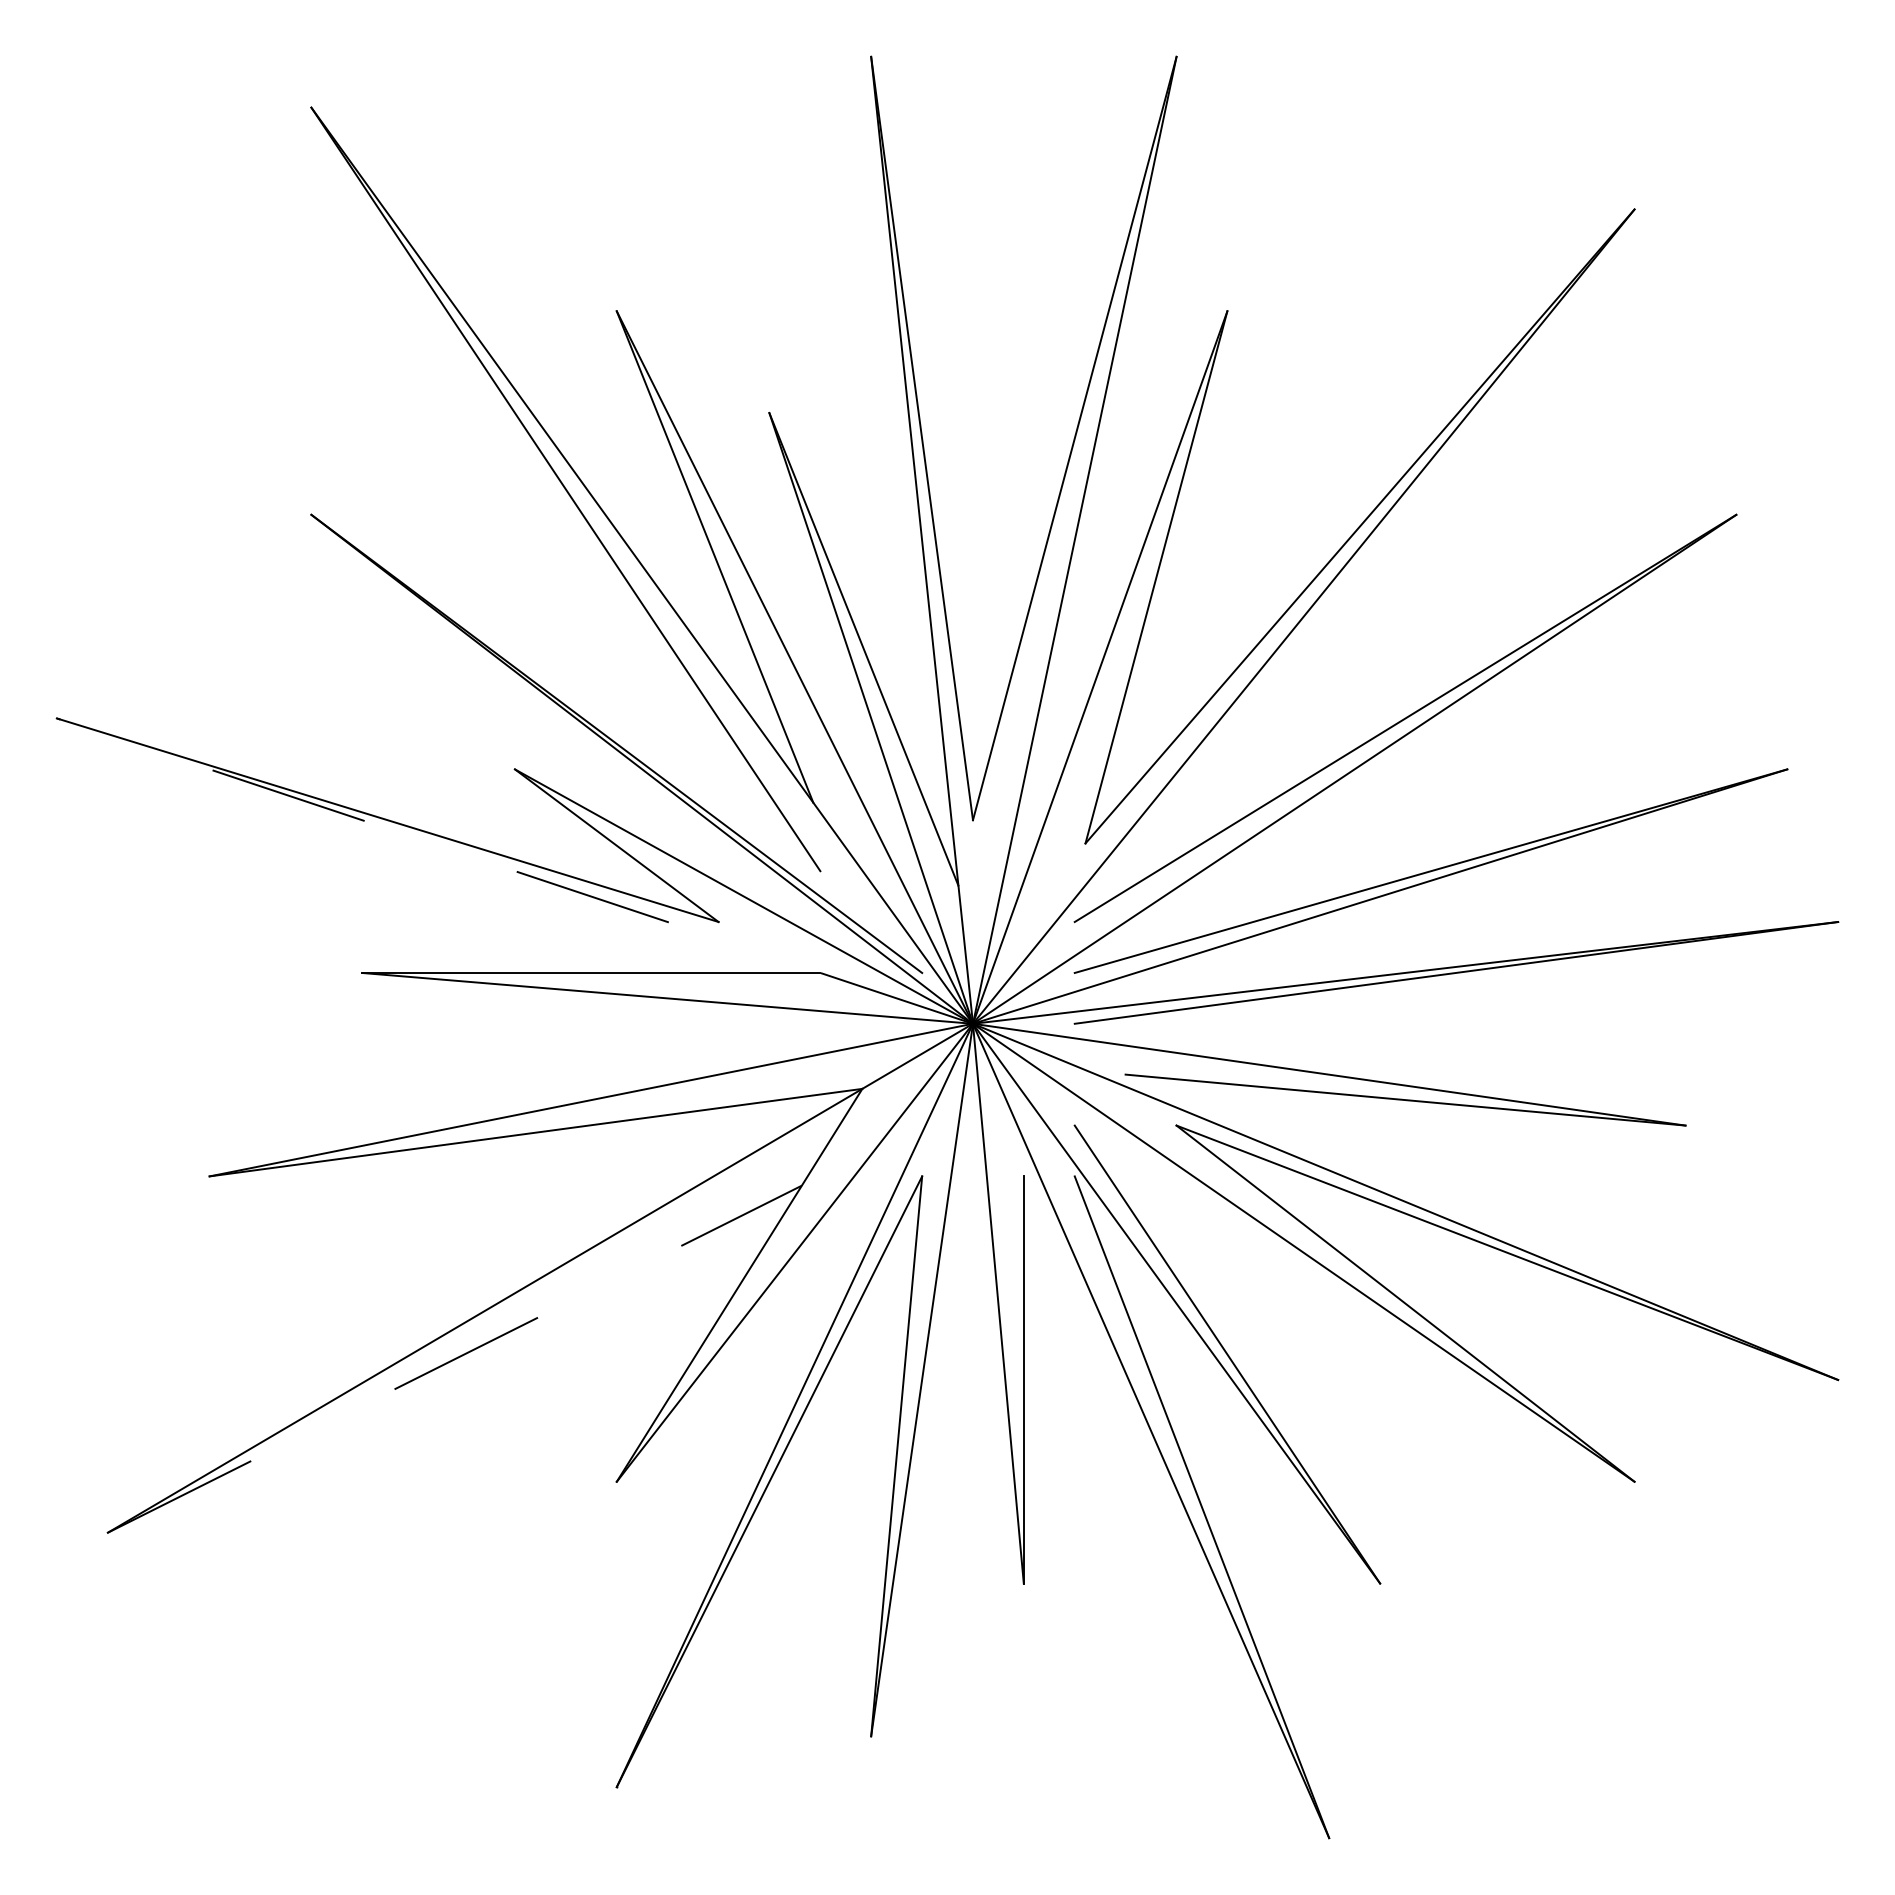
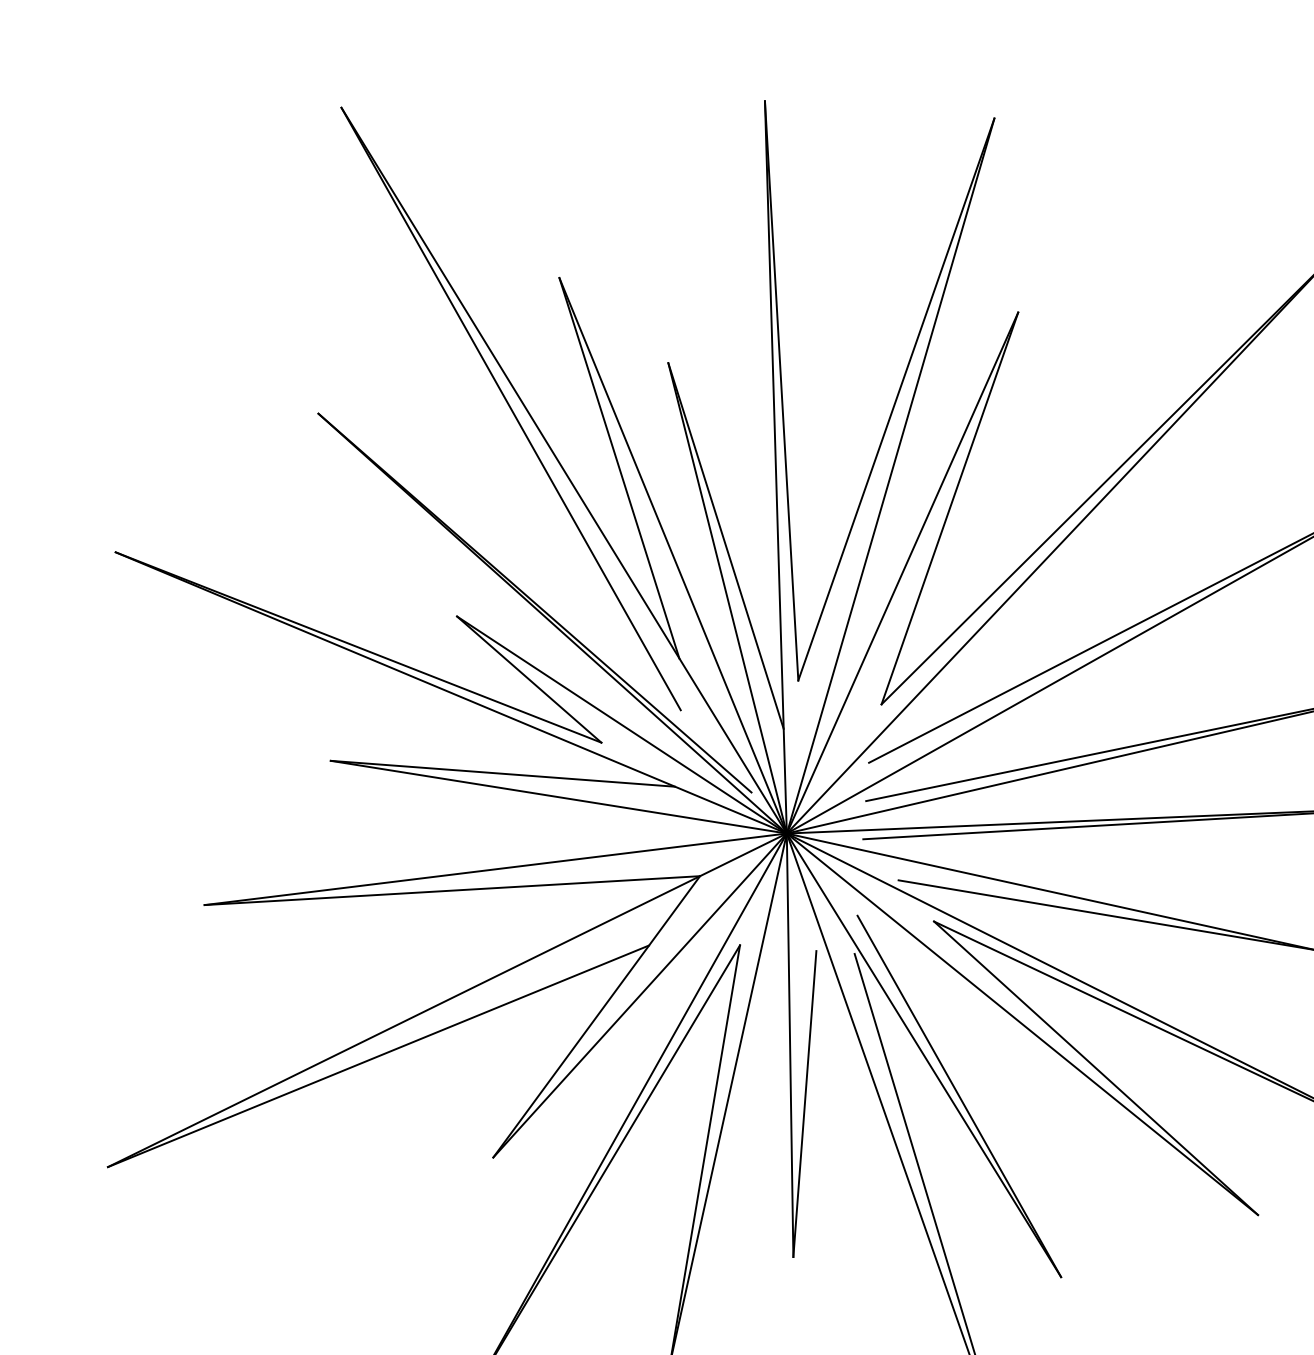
line: (514, 871) -> (450, 693), dashed -> solid
line: (454, 1359) -> (378, 1056), dashed -> solid

